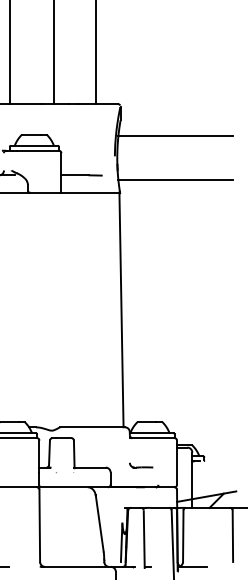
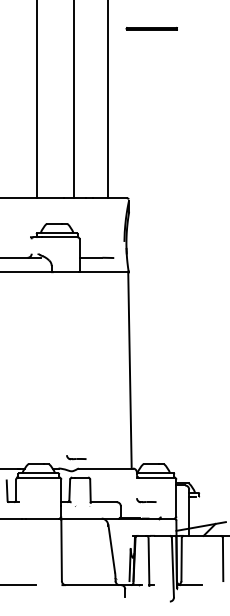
line: (174, 136) -> (174, 225), removed
line: (174, 179) -> (174, 261), removed
part: (57, 414) -> (76, 457), added

